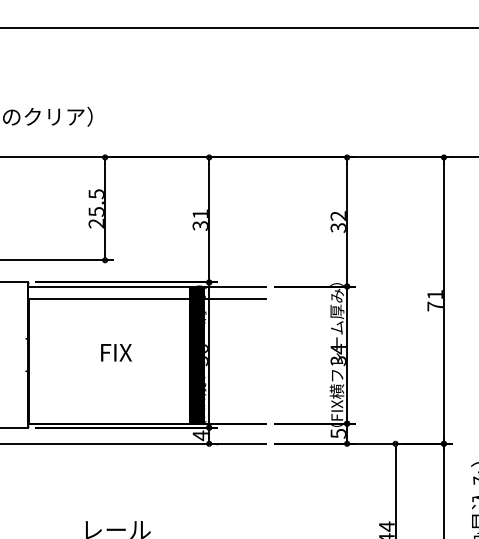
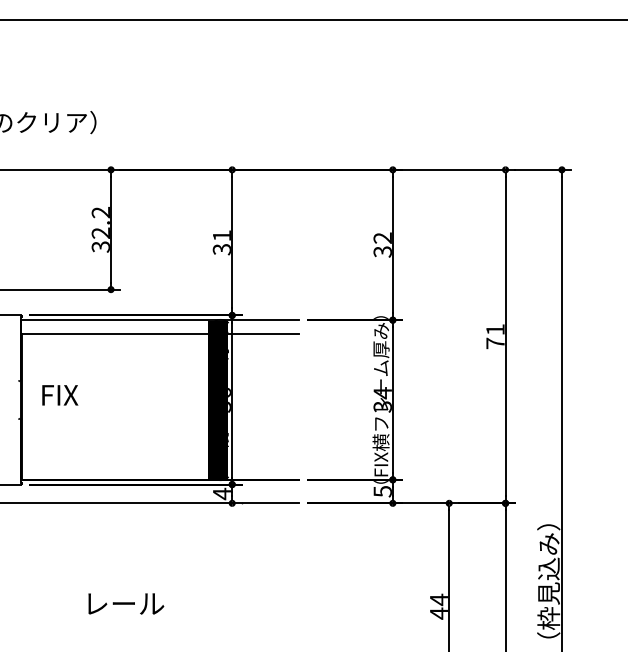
text: (96, 208) -> (100, 229), 25.5 -> 32.2
text: (116, 352) -> (60, 395), moved

